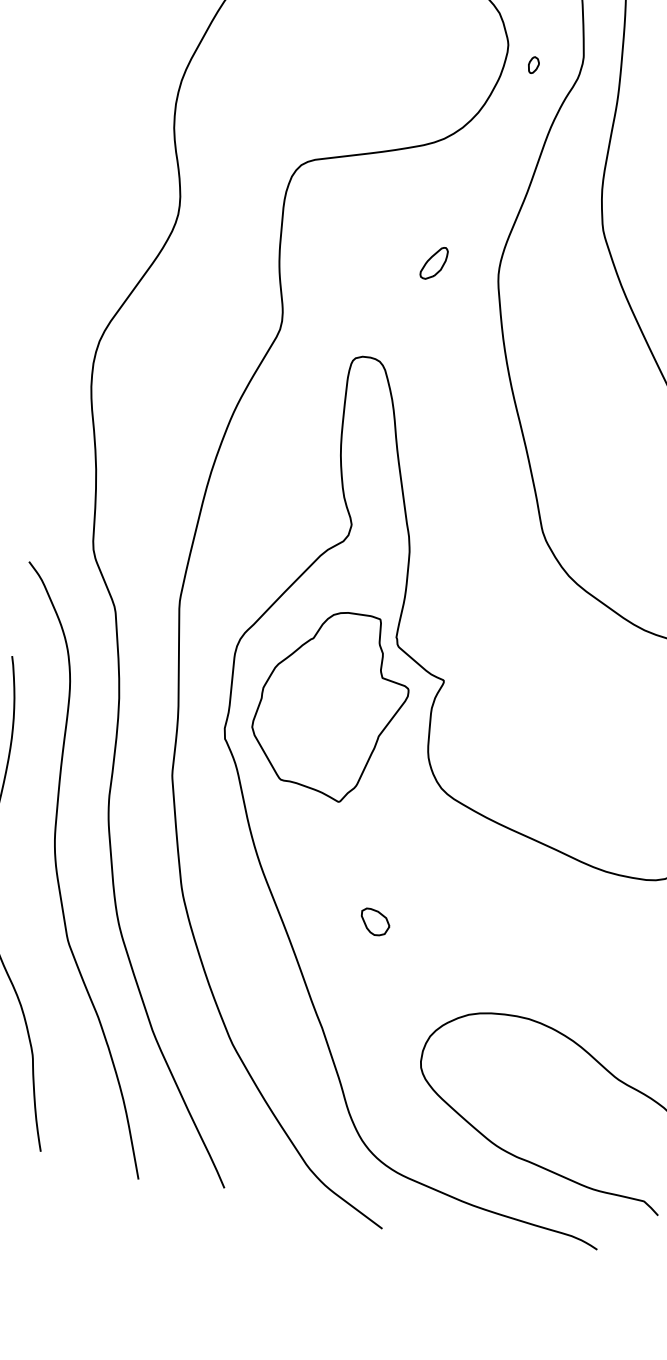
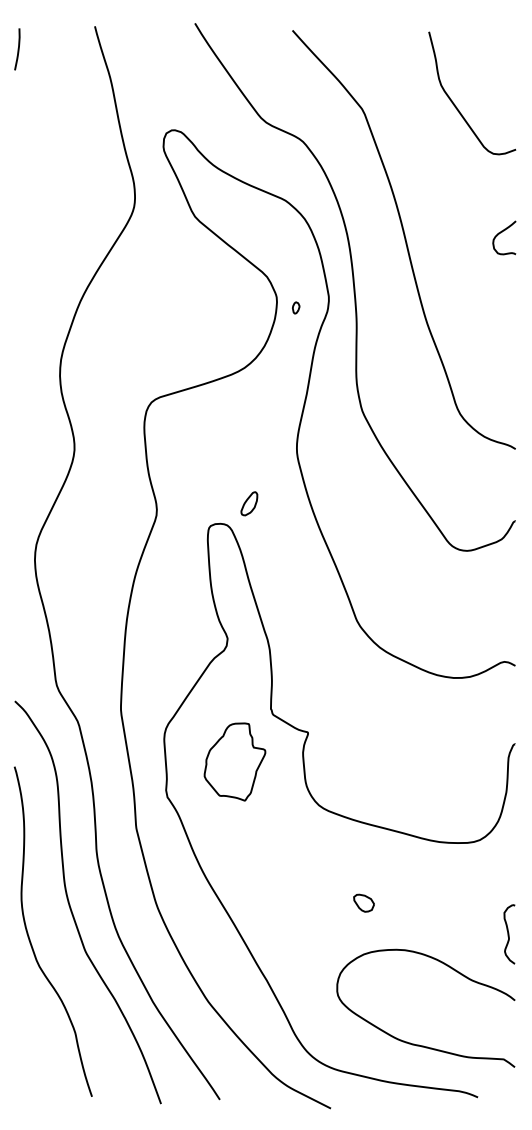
part: (434, 262) -> (249, 503), moved
part: (330, 703) -> (234, 761), size x0.6
part: (374, 921) -> (363, 902), moved

